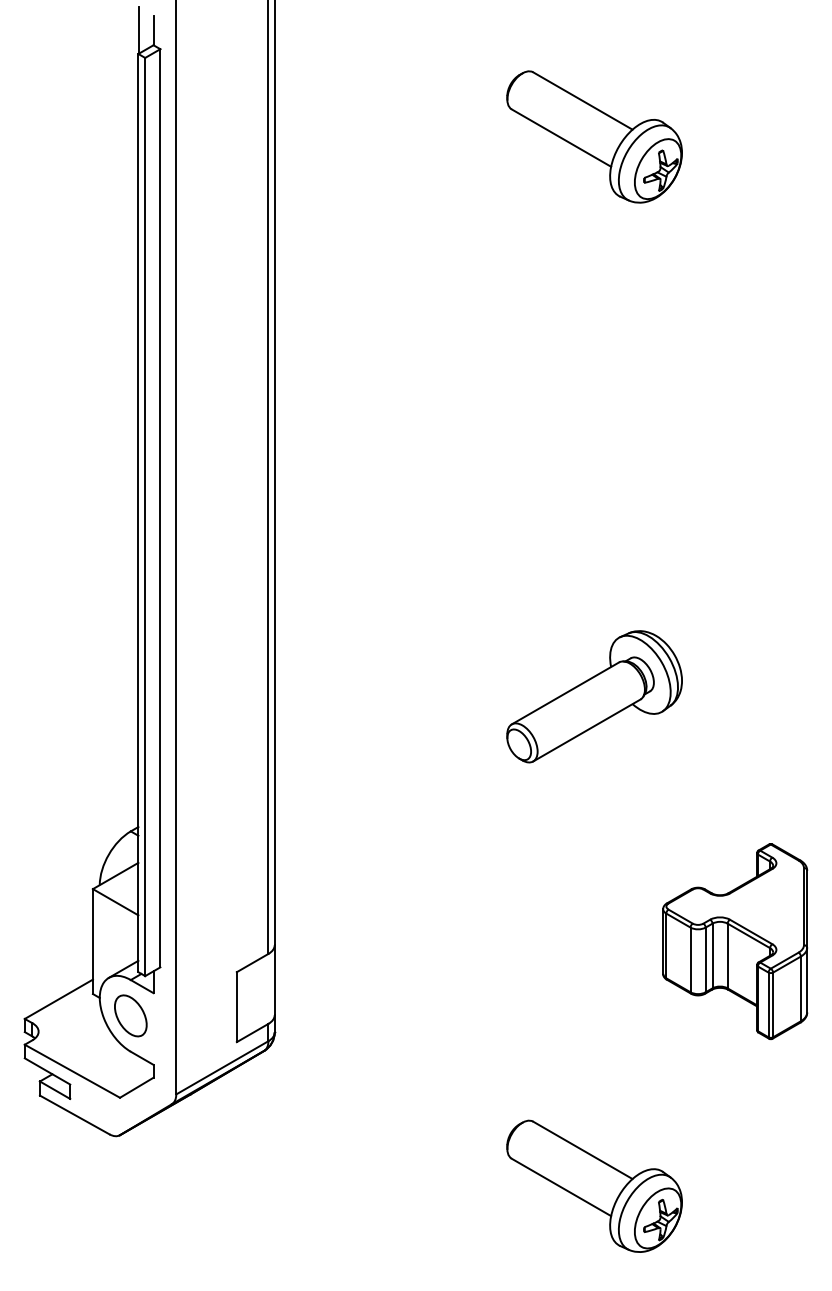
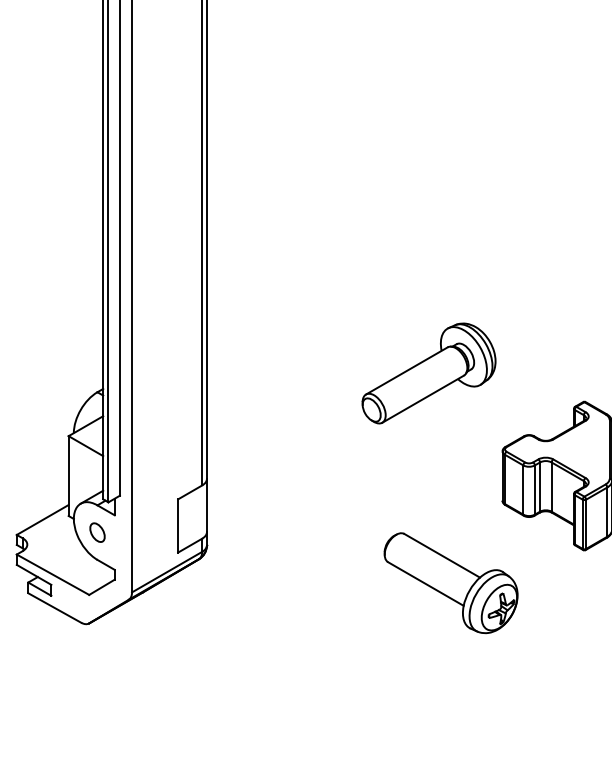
part: (594, 696) -> (428, 373), moved
part: (130, 1015) -> (97, 532), size x0.6
part: (594, 1185) -> (451, 582), moved

